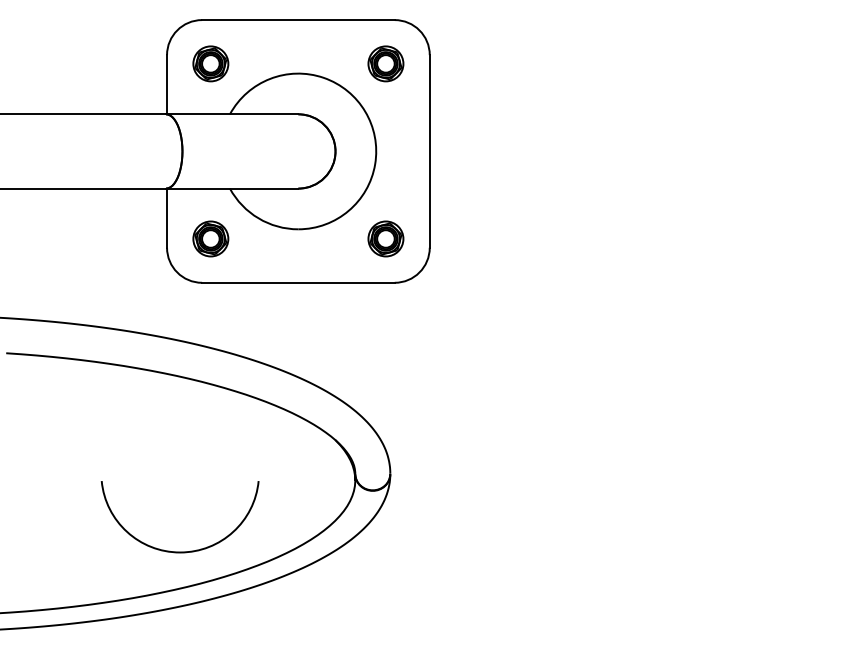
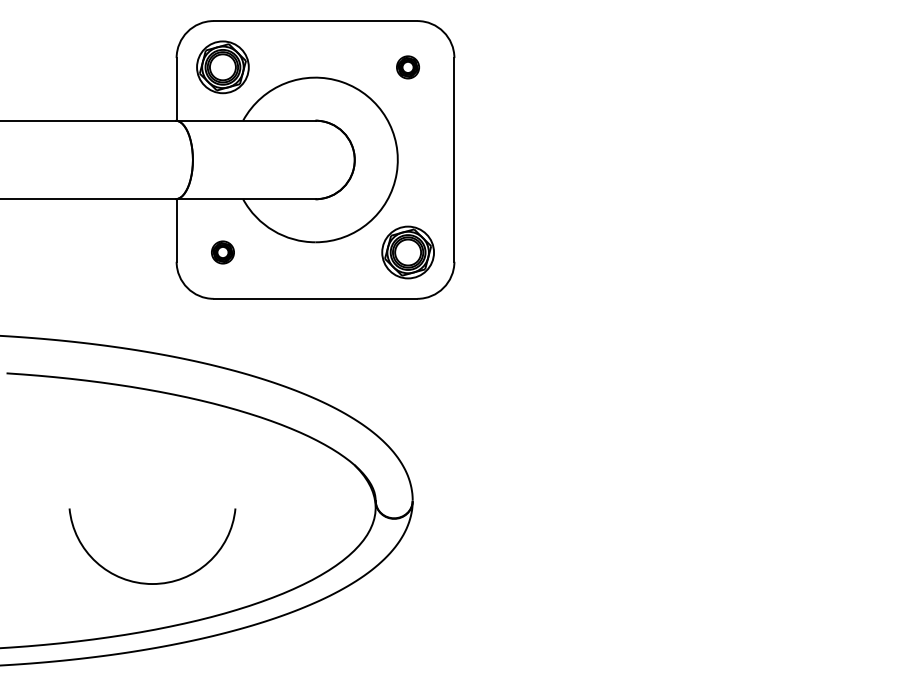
part: (210, 64) -> (222, 67), size x1.4
part: (385, 64) -> (407, 67), size x0.6
part: (210, 238) -> (222, 252), size x0.6
part: (385, 238) -> (407, 252), size x1.4
arc: (174, 551) -> (146, 582), moved

